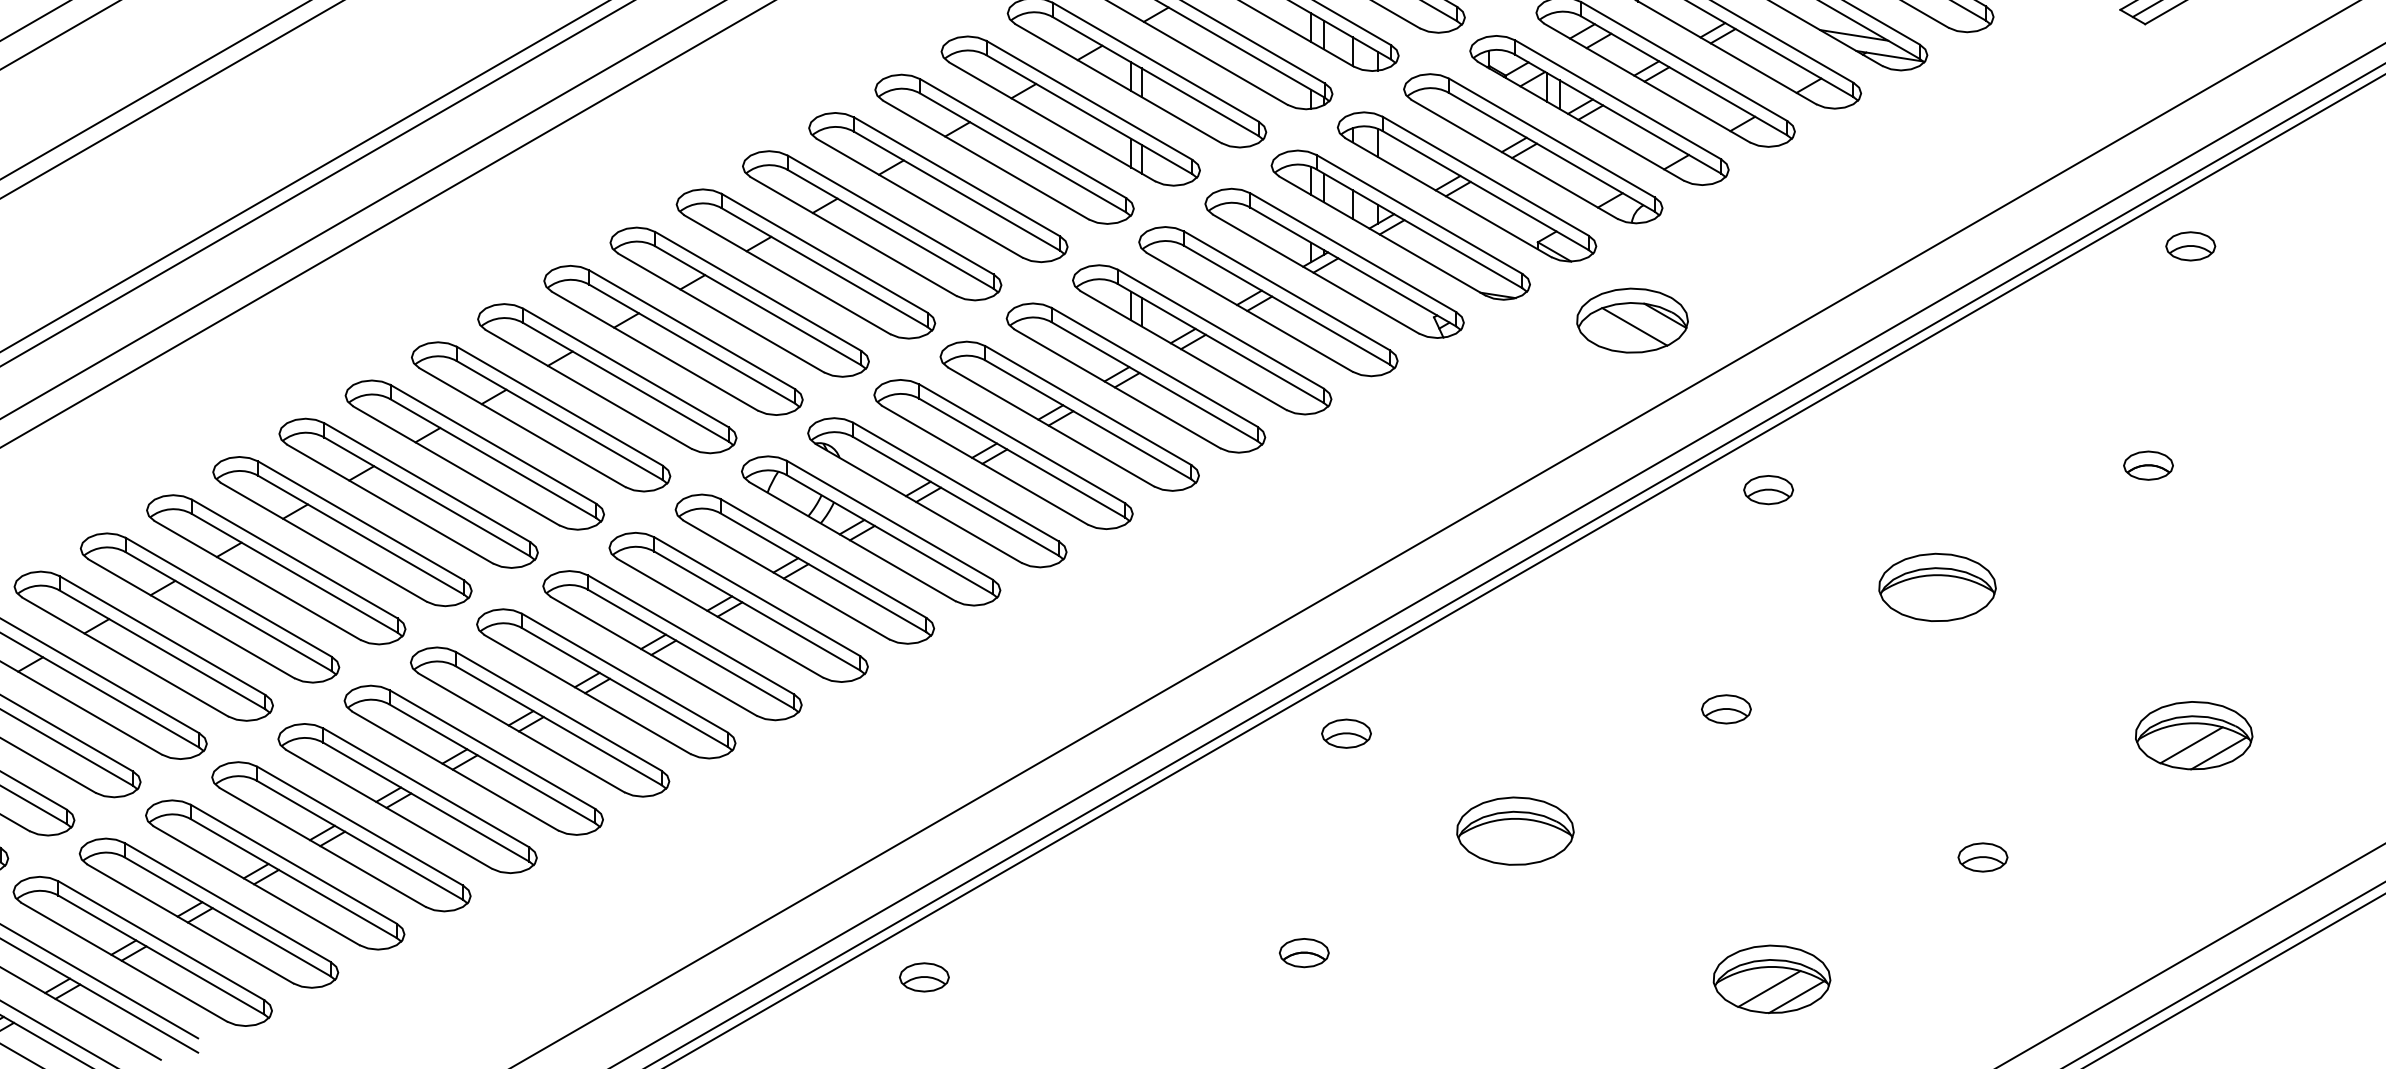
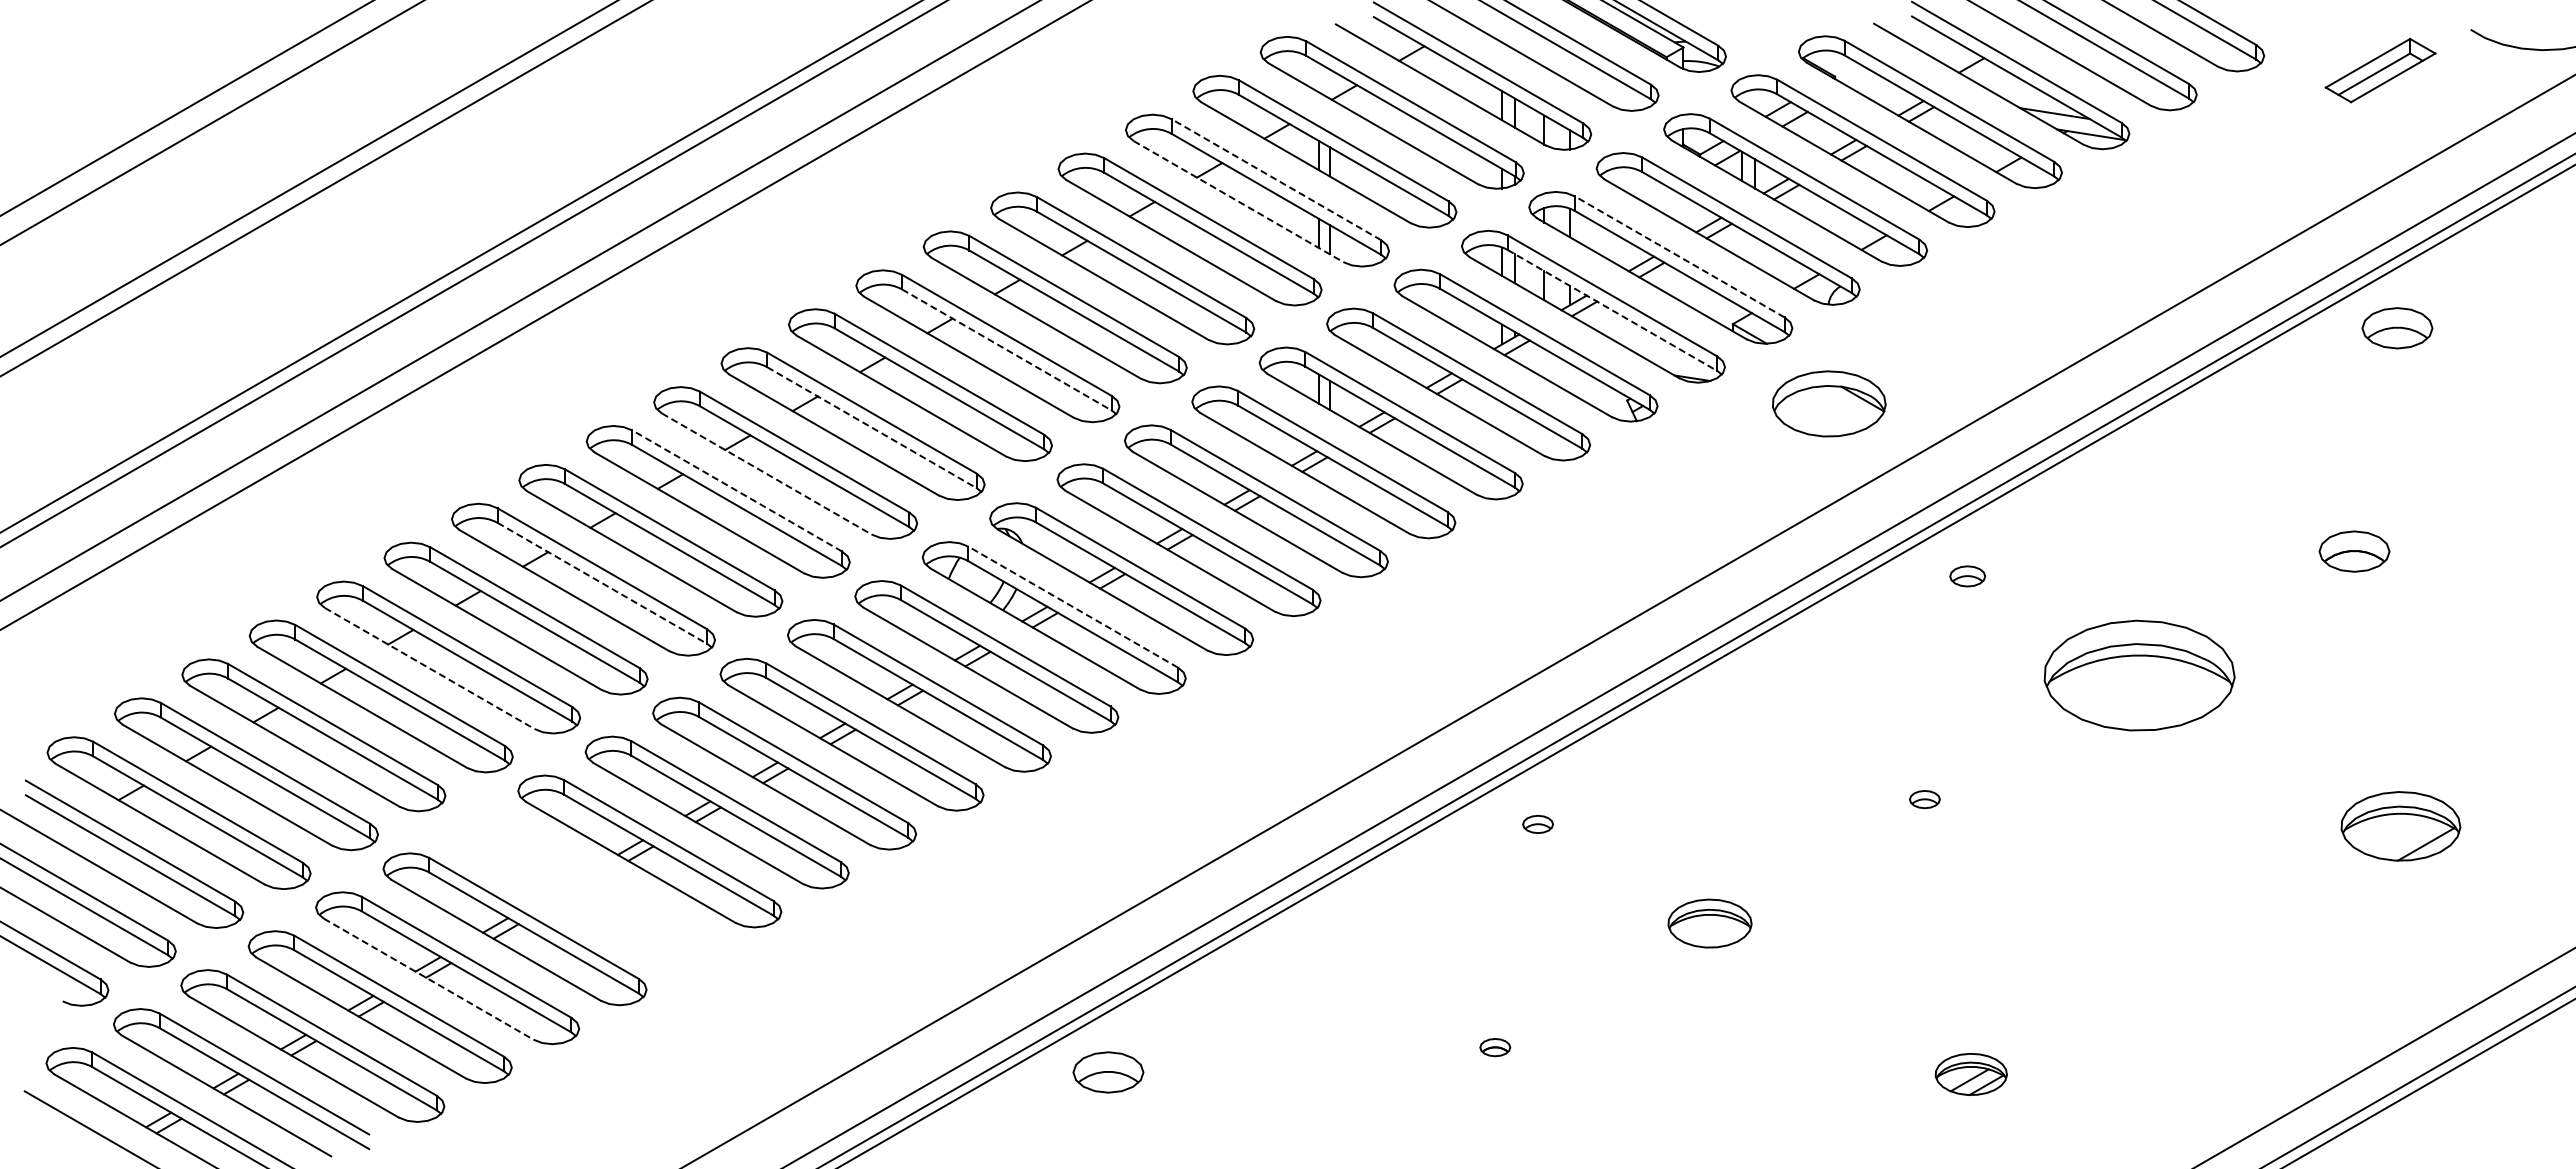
line: (1089, 100) -> (1276, 179), solid -> dashed
line: (1052, 121) -> (1238, 201), solid -> dashed
line: (1485, 175) -> (1679, 256), solid -> dashed
line: (1419, 228) -> (1612, 310), solid -> dashed
part: (2190, 246) -> (2397, 328), size x1.4
line: (824, 267) -> (1006, 349), solid -> dashed
line: (1634, 327) -> (1831, 410), removed
line: (692, 343) -> (872, 427), solid -> dashed
line: (588, 388) -> (766, 473), solid -> dashed
line: (559, 405) -> (737, 490), solid -> dashed
part: (2148, 465) -> (2354, 551), size x1.4
part: (1768, 490) -> (1967, 576), size x0.7
line: (427, 497) -> (602, 583), solid -> dashed
line: (890, 520) -> (1073, 607), solid -> dashed
line: (257, 580) -> (429, 668), solid -> dashed
part: (1937, 587) -> (2139, 675), size x1.6
part: (1726, 709) -> (1924, 799), size x0.6
part: (1345, 733) -> (1537, 824), size x0.6
line: (2191, 744) -> (2398, 835), removed
part: (407, 798) -> (582, 890), removed
part: (1514, 831) -> (1709, 923), size x0.7
part: (1982, 857) -> (2185, 950), removed
line: (256, 886) -> (428, 979), solid -> dashed
part: (1304, 952) -> (1495, 1047), size x0.6
part: (924, 977) -> (1108, 1072), size x1.4
part: (1772, 979) -> (1971, 1074), size x0.6

